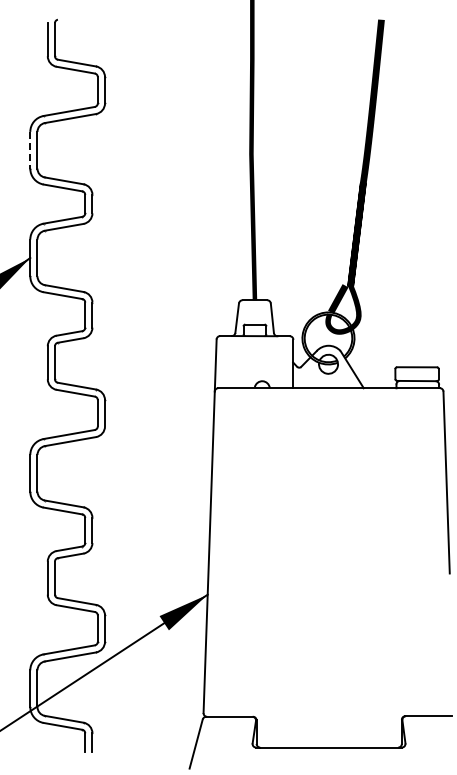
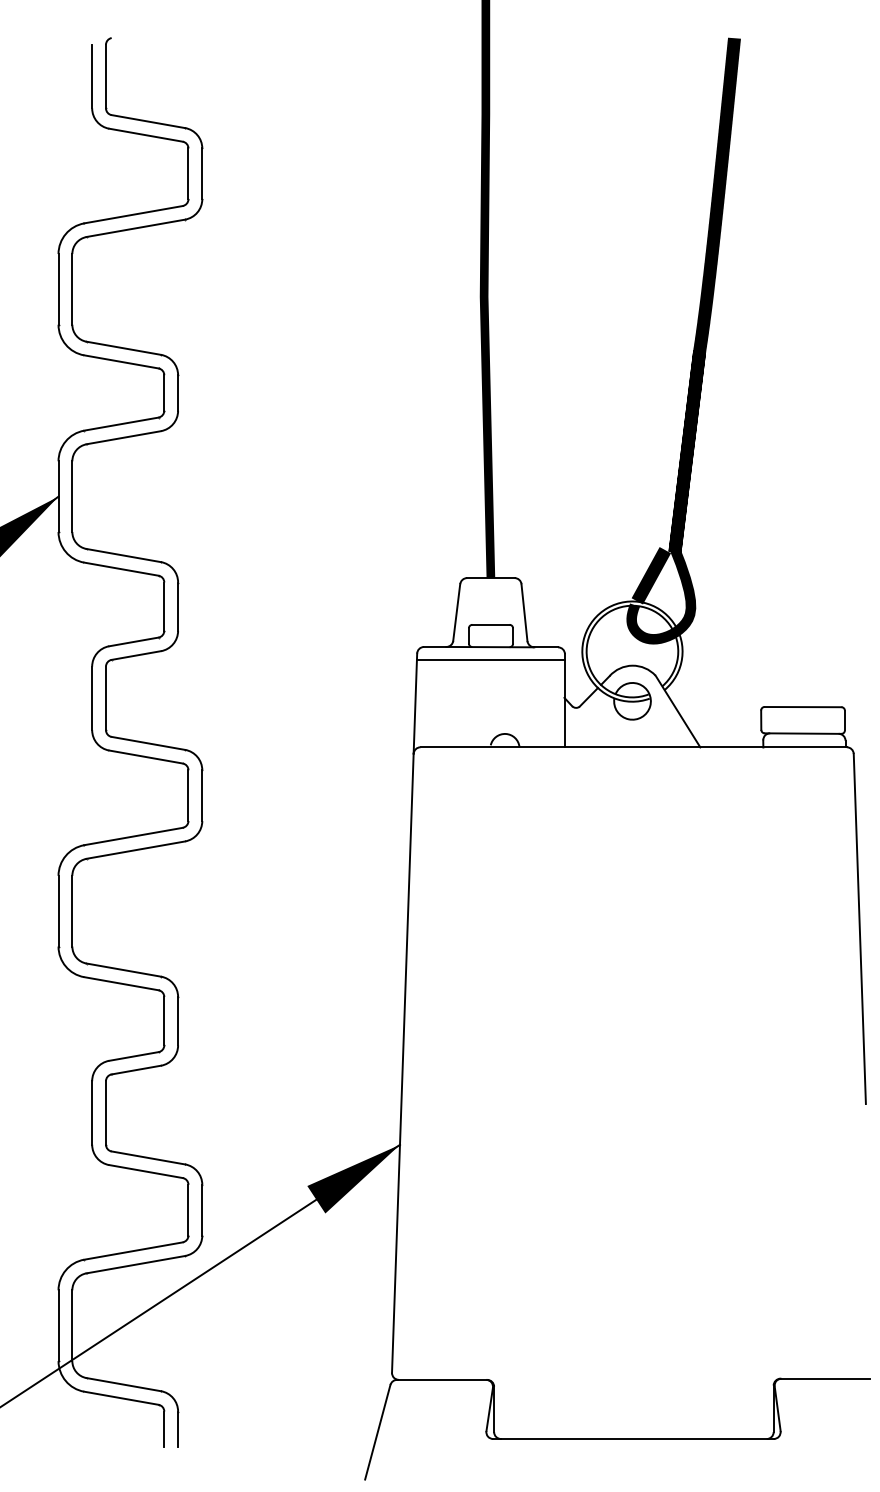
line: (30, 150) -> (58, 289), dashed -> solid
line: (254, 342) -> (490, 659), added

